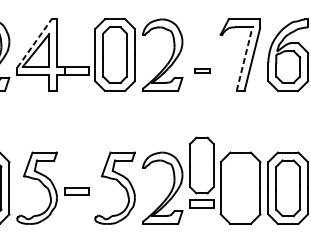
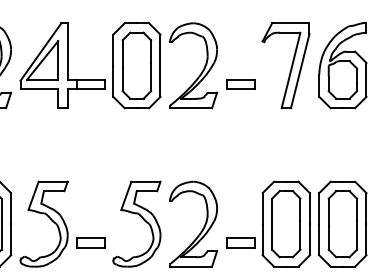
line: (34, 43) -> (41, 51), dashed -> solid
line: (244, 59) -> (291, 70), dashed -> solid
part: (202, 70) -> (240, 84), size x1.67
part: (202, 165) -> (286, 224), moved
part: (76, 191) -> (90, 242), moved

